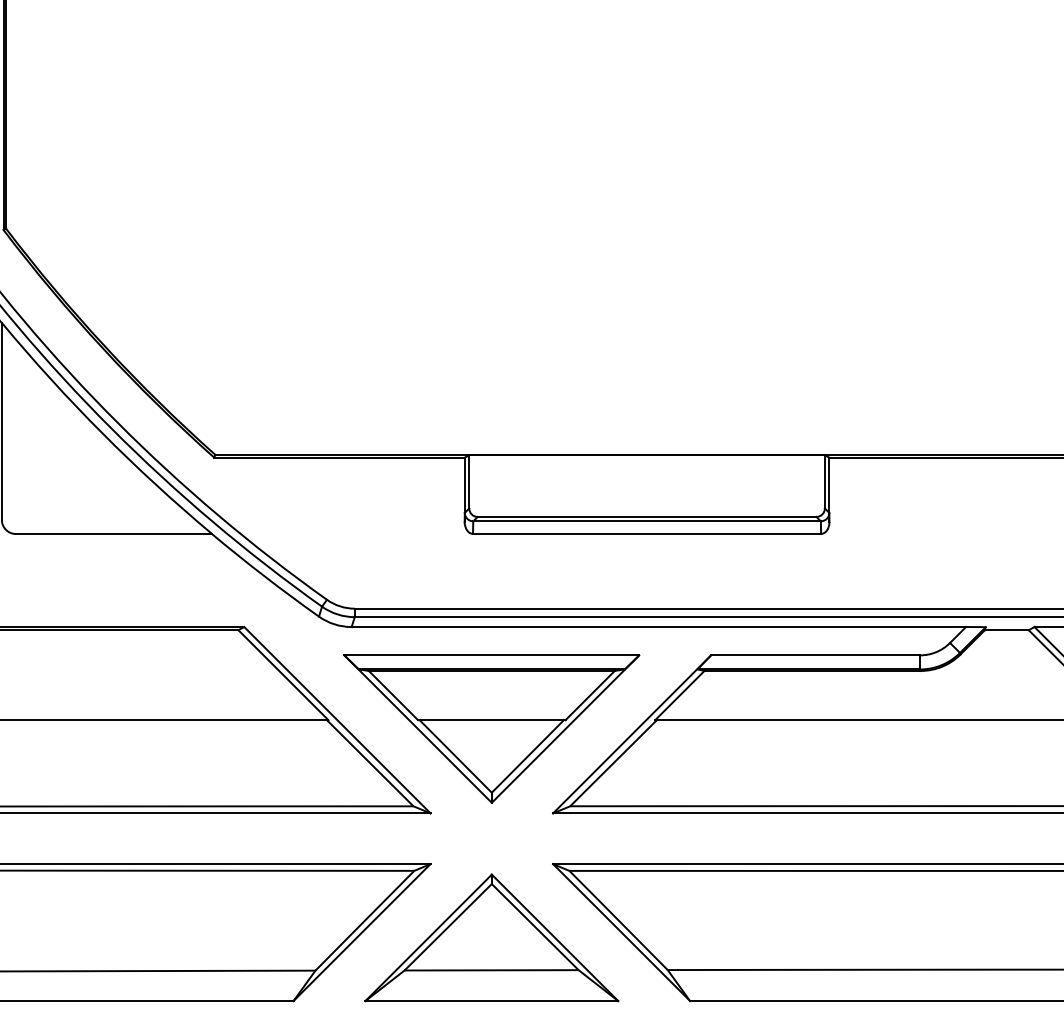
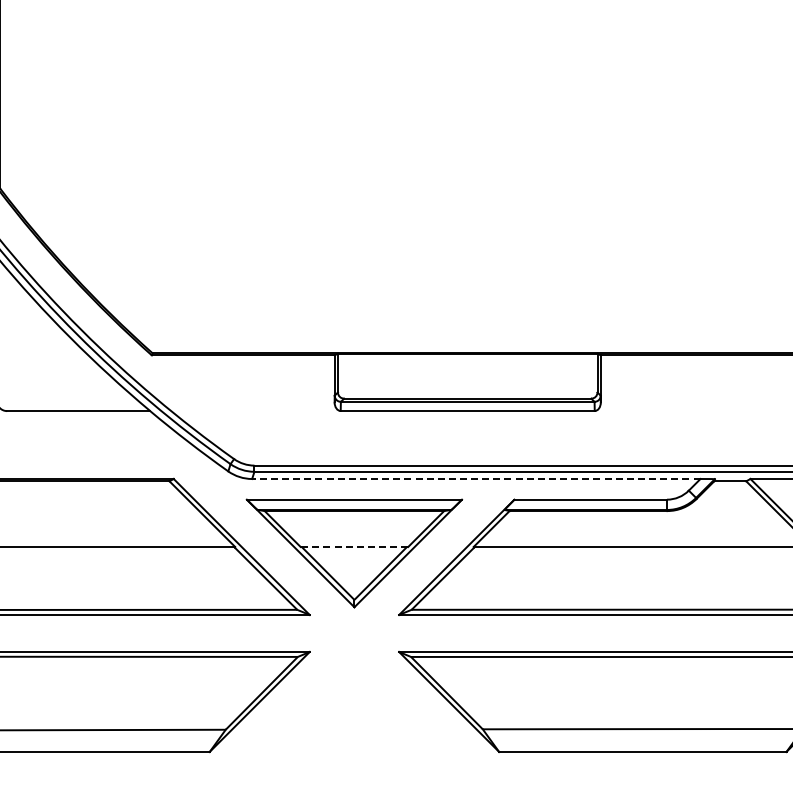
line: (657, 627) -> (475, 479), solid -> dashed
line: (491, 719) -> (354, 546), solid -> dashed
part: (491, 937) -> (354, 705), removed

